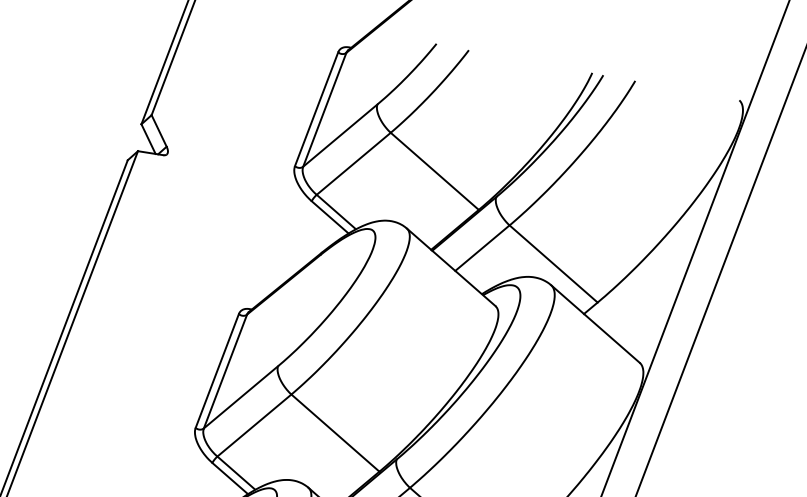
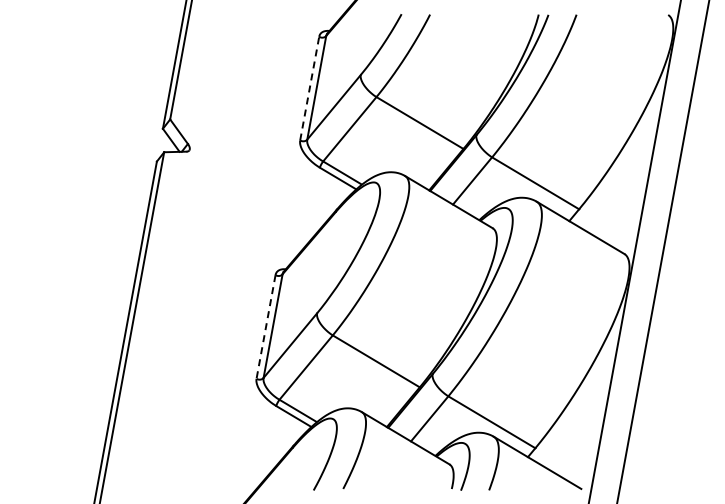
line: (316, 109) -> (309, 88), solid -> dashed
line: (217, 370) -> (266, 326), solid -> dashed

